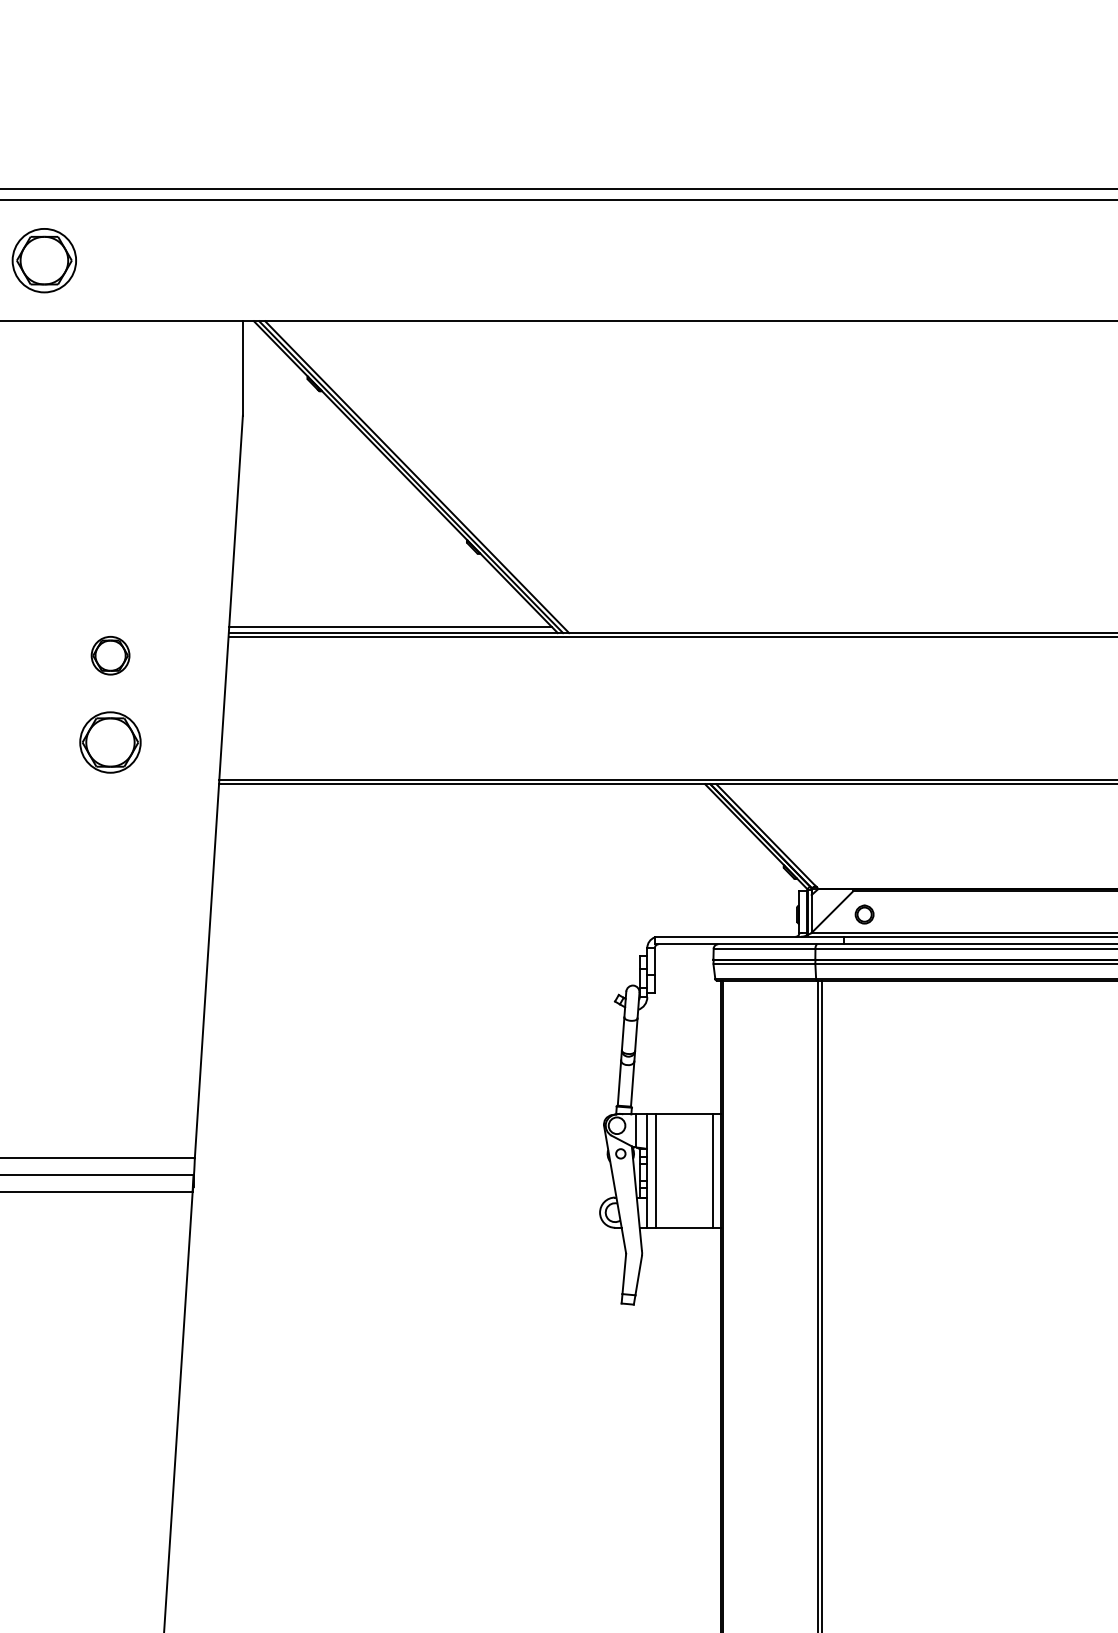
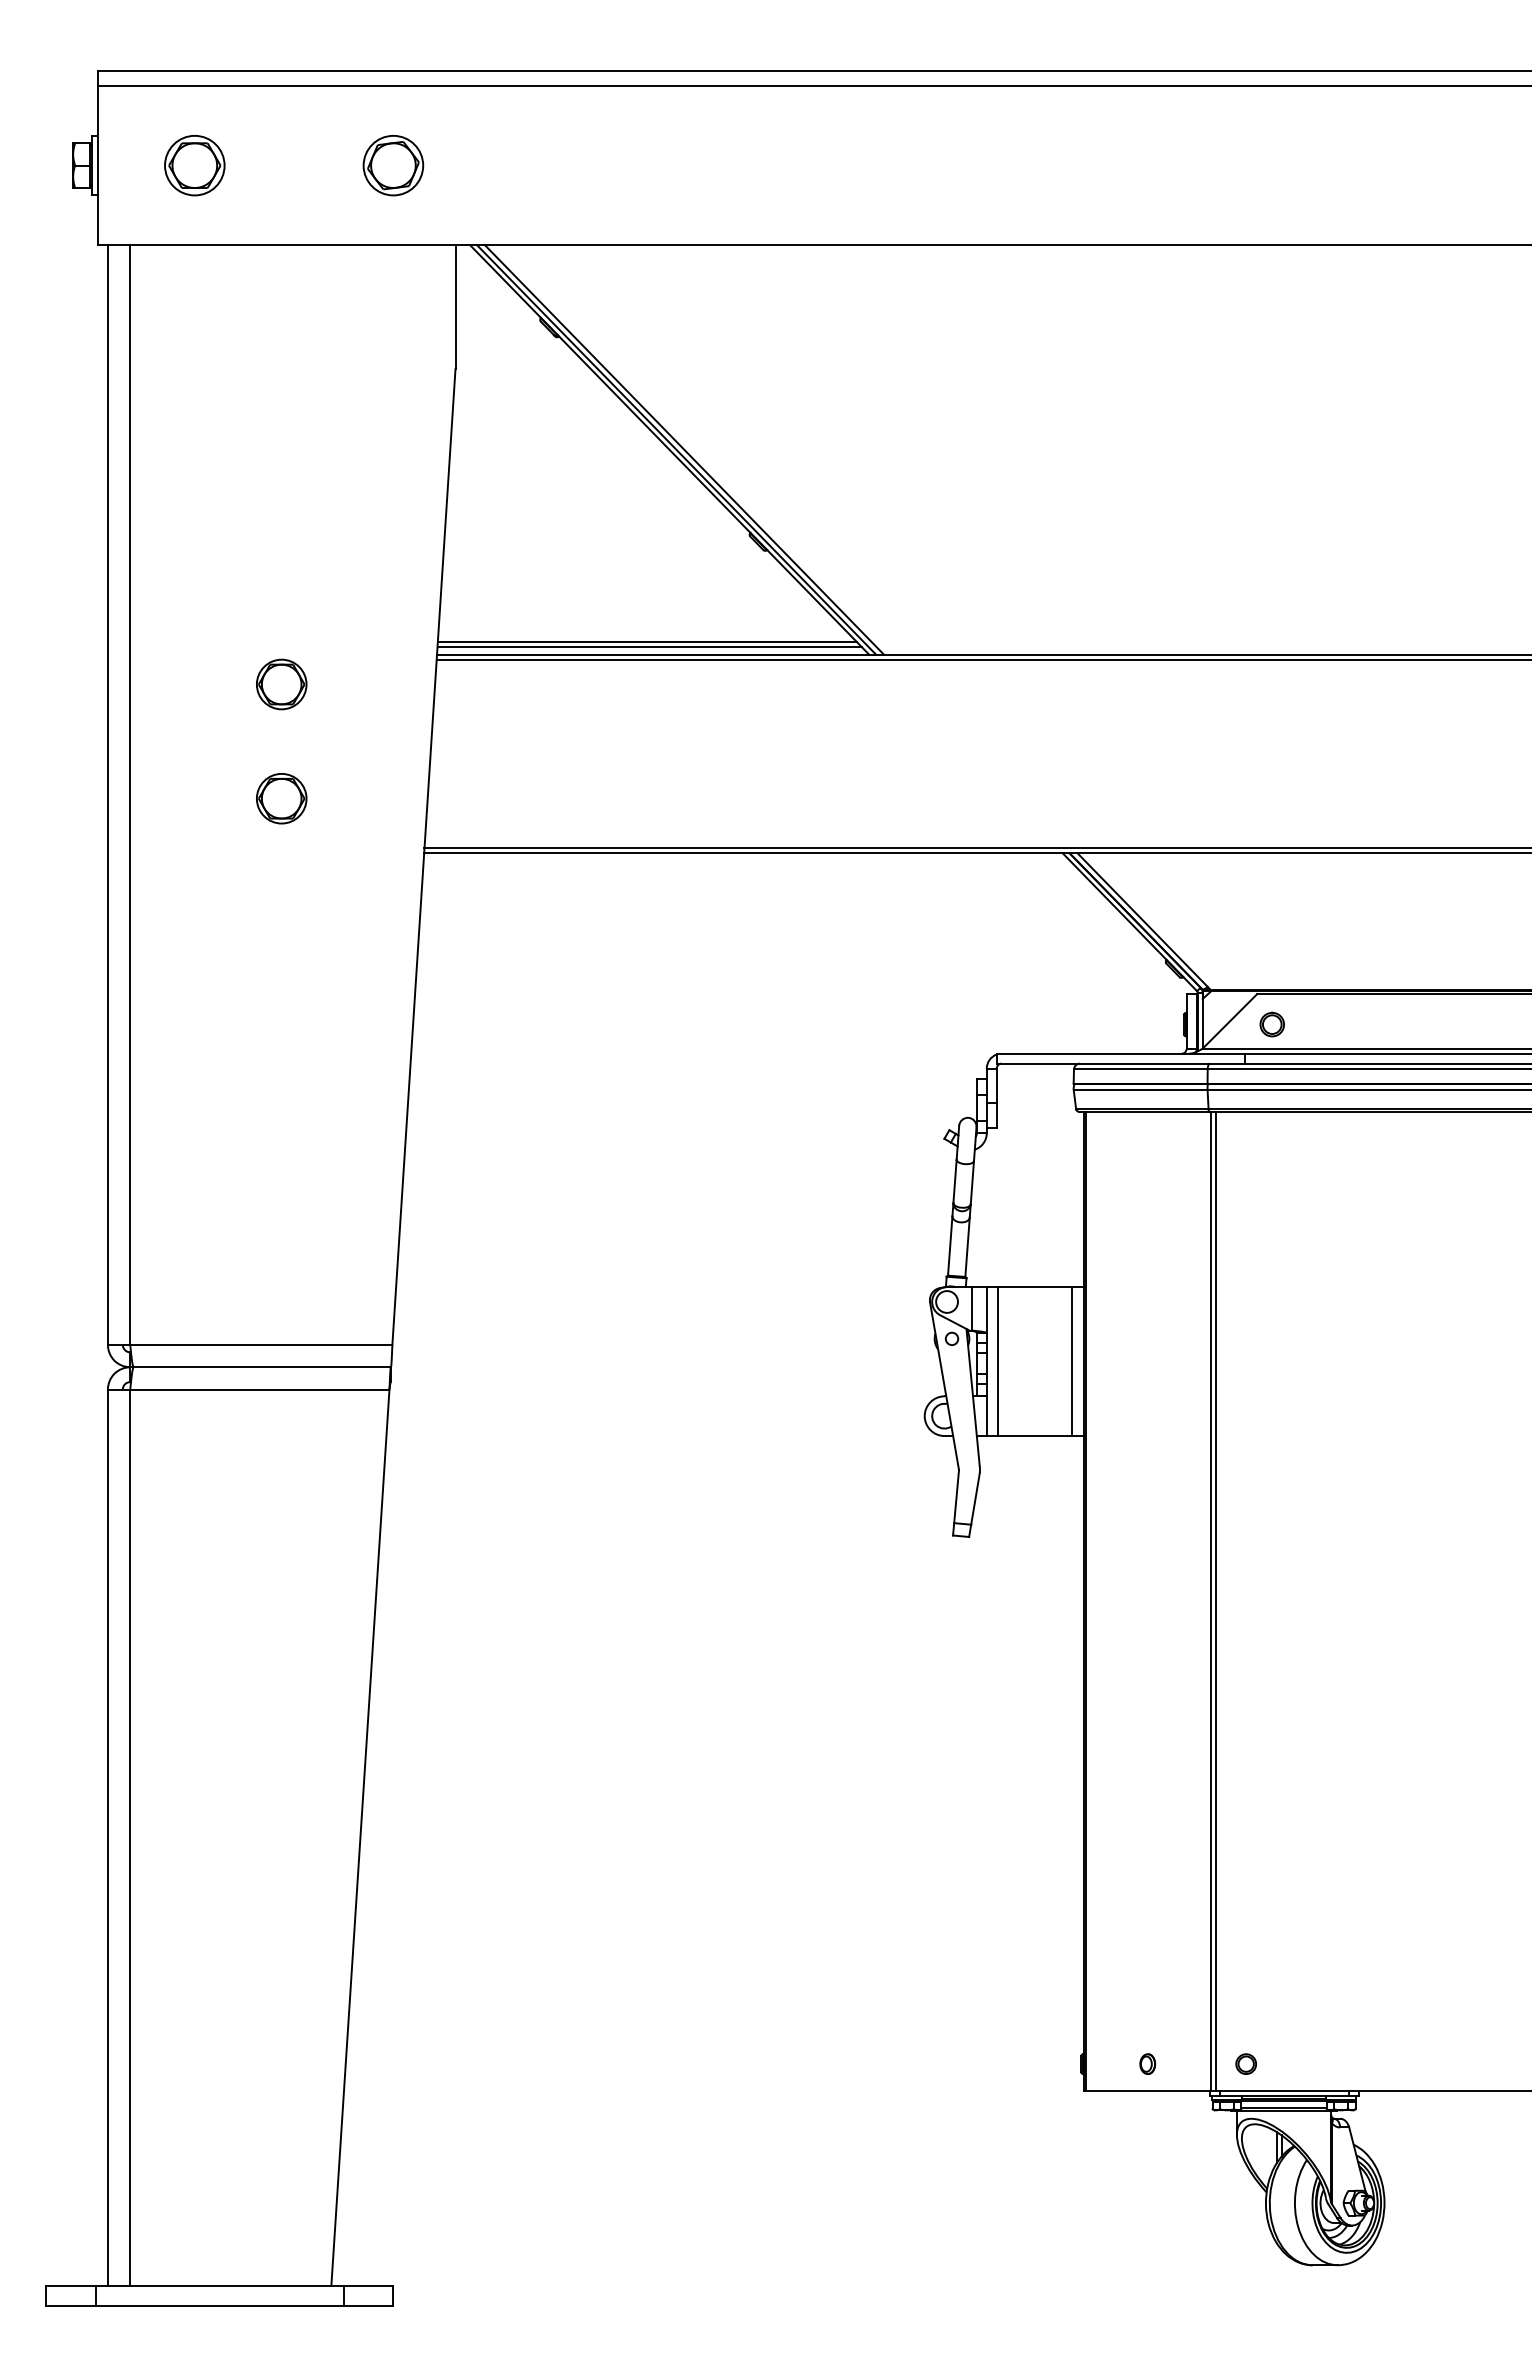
part: (44, 260) -> (194, 165), size x0.71
part: (195, 260) -> (393, 165), added
line: (389, 623) -> (647, 642), added
part: (110, 742) -> (281, 798), size x0.62

